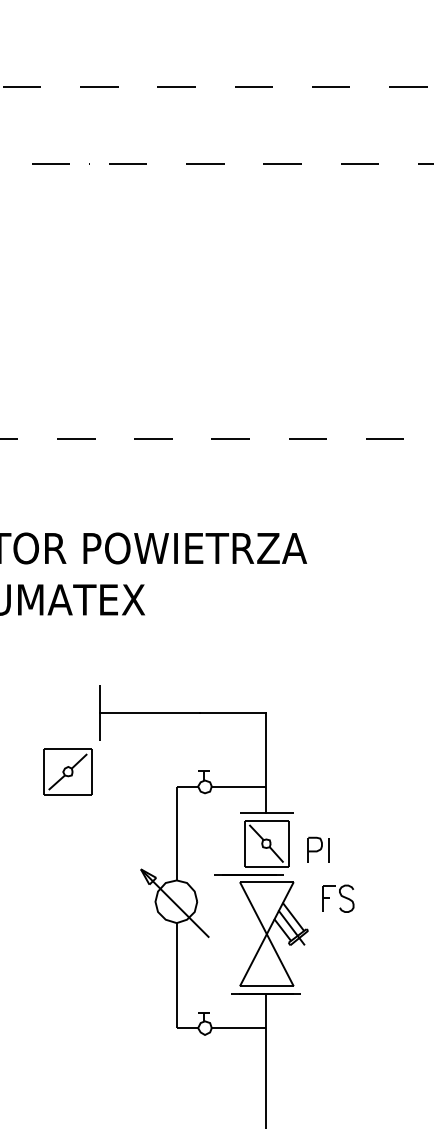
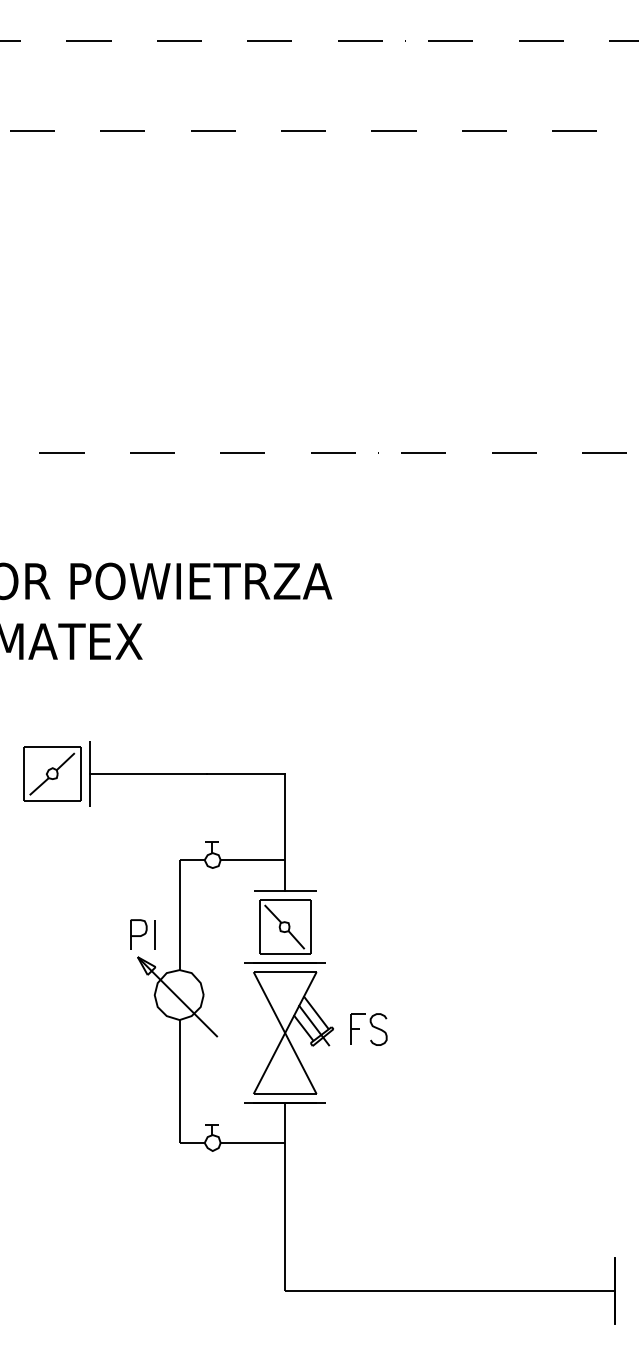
part: (68, 771) -> (52, 773), moved
part: (318, 850) -> (142, 934), moved
line: (249, 873) -> (284, 962), moved
part: (338, 898) -> (368, 1029), moved

